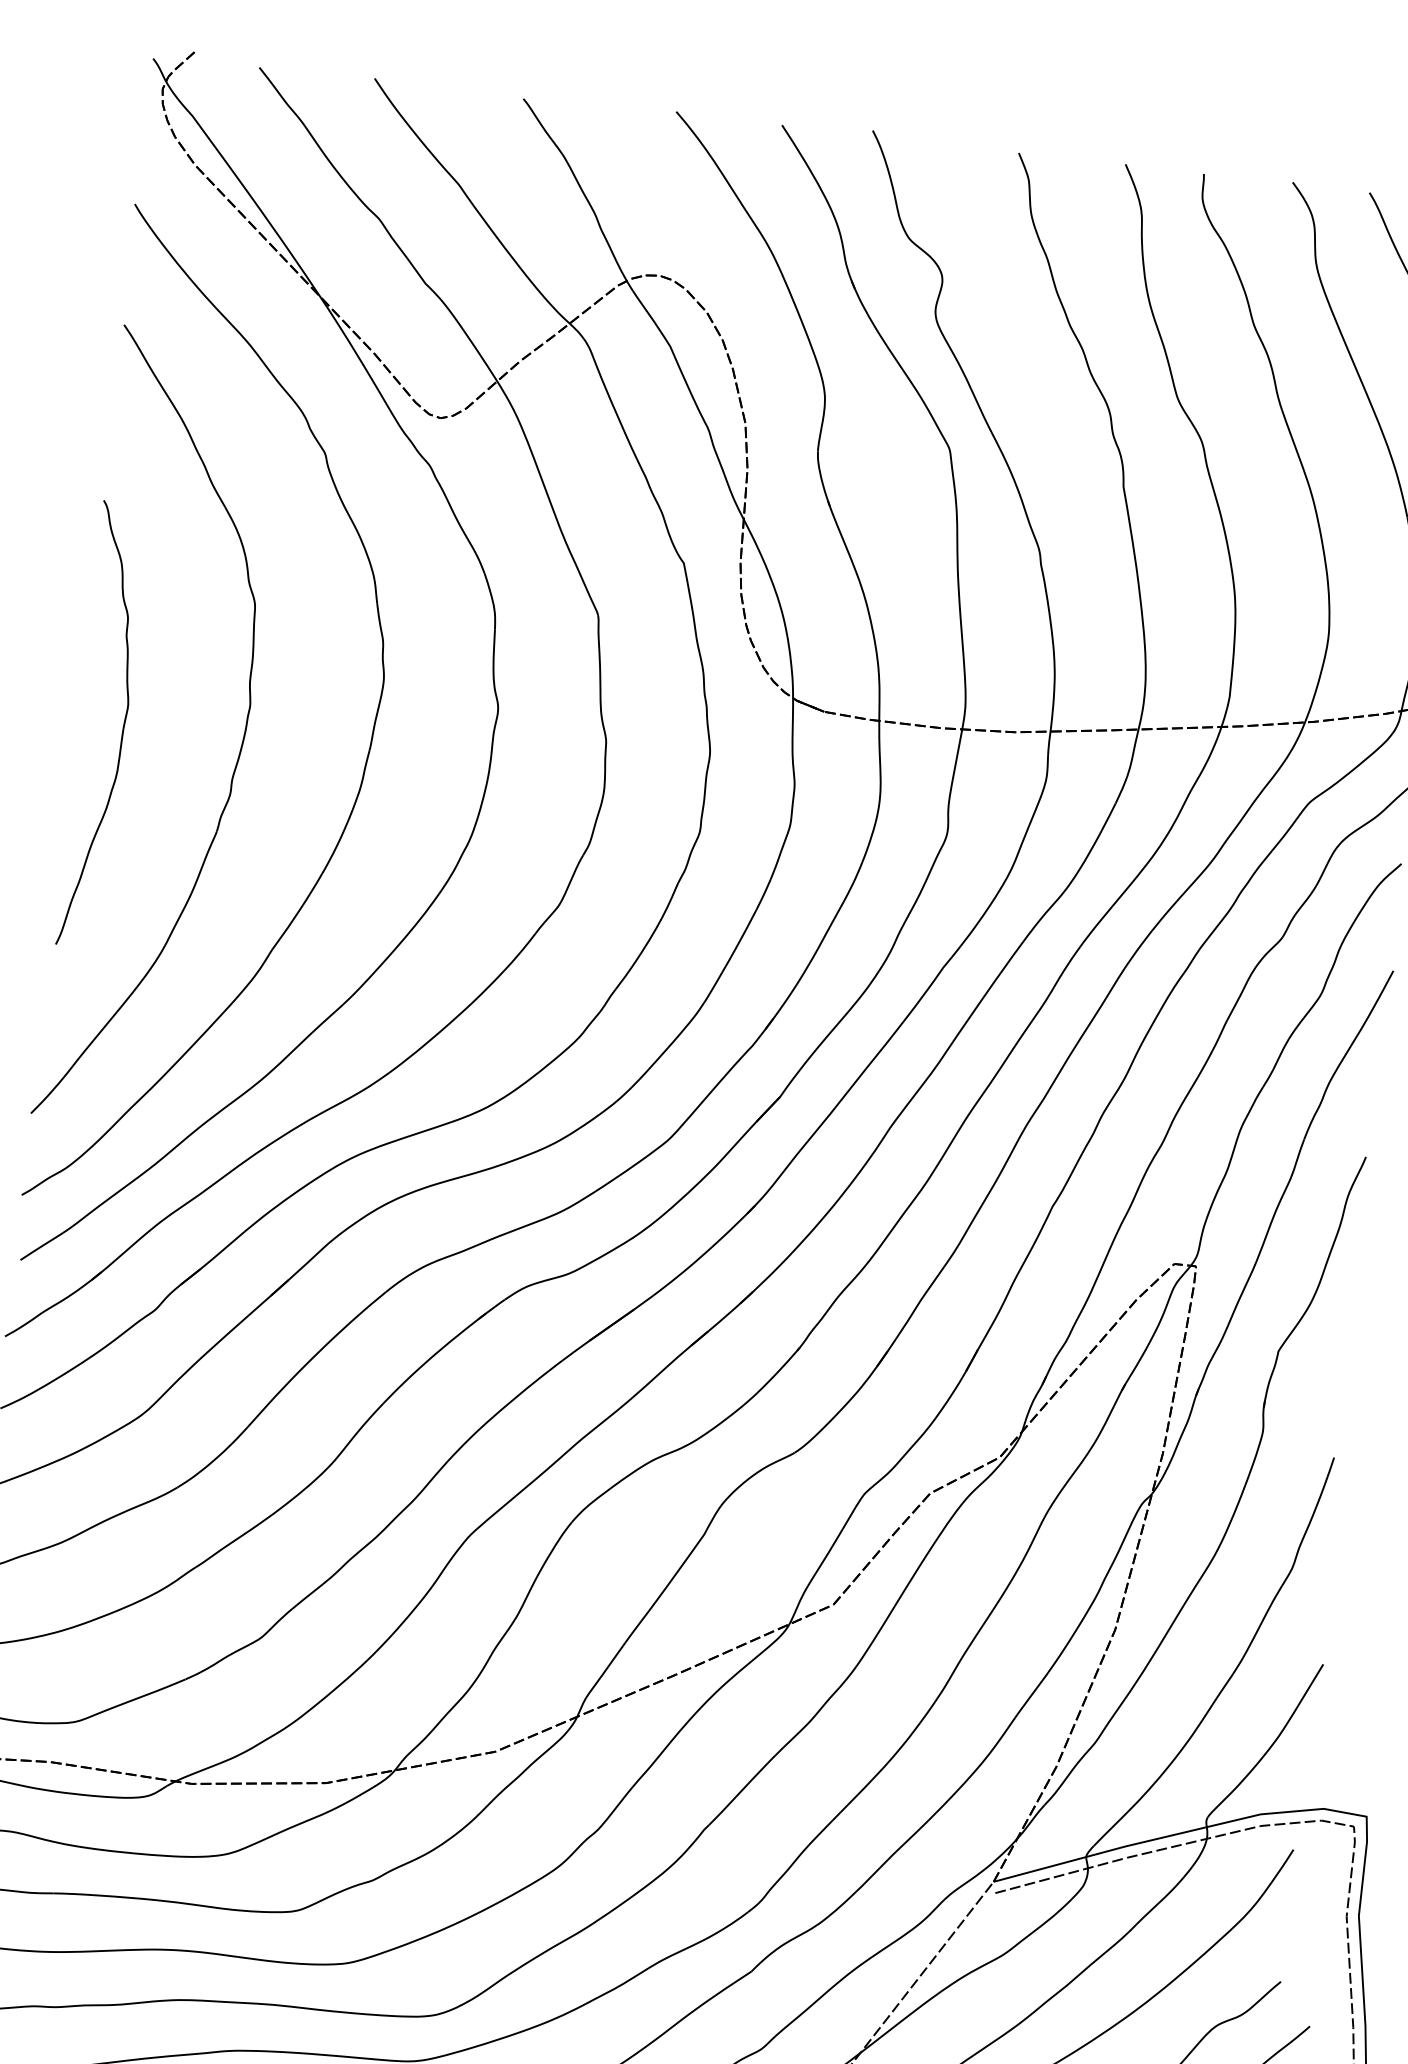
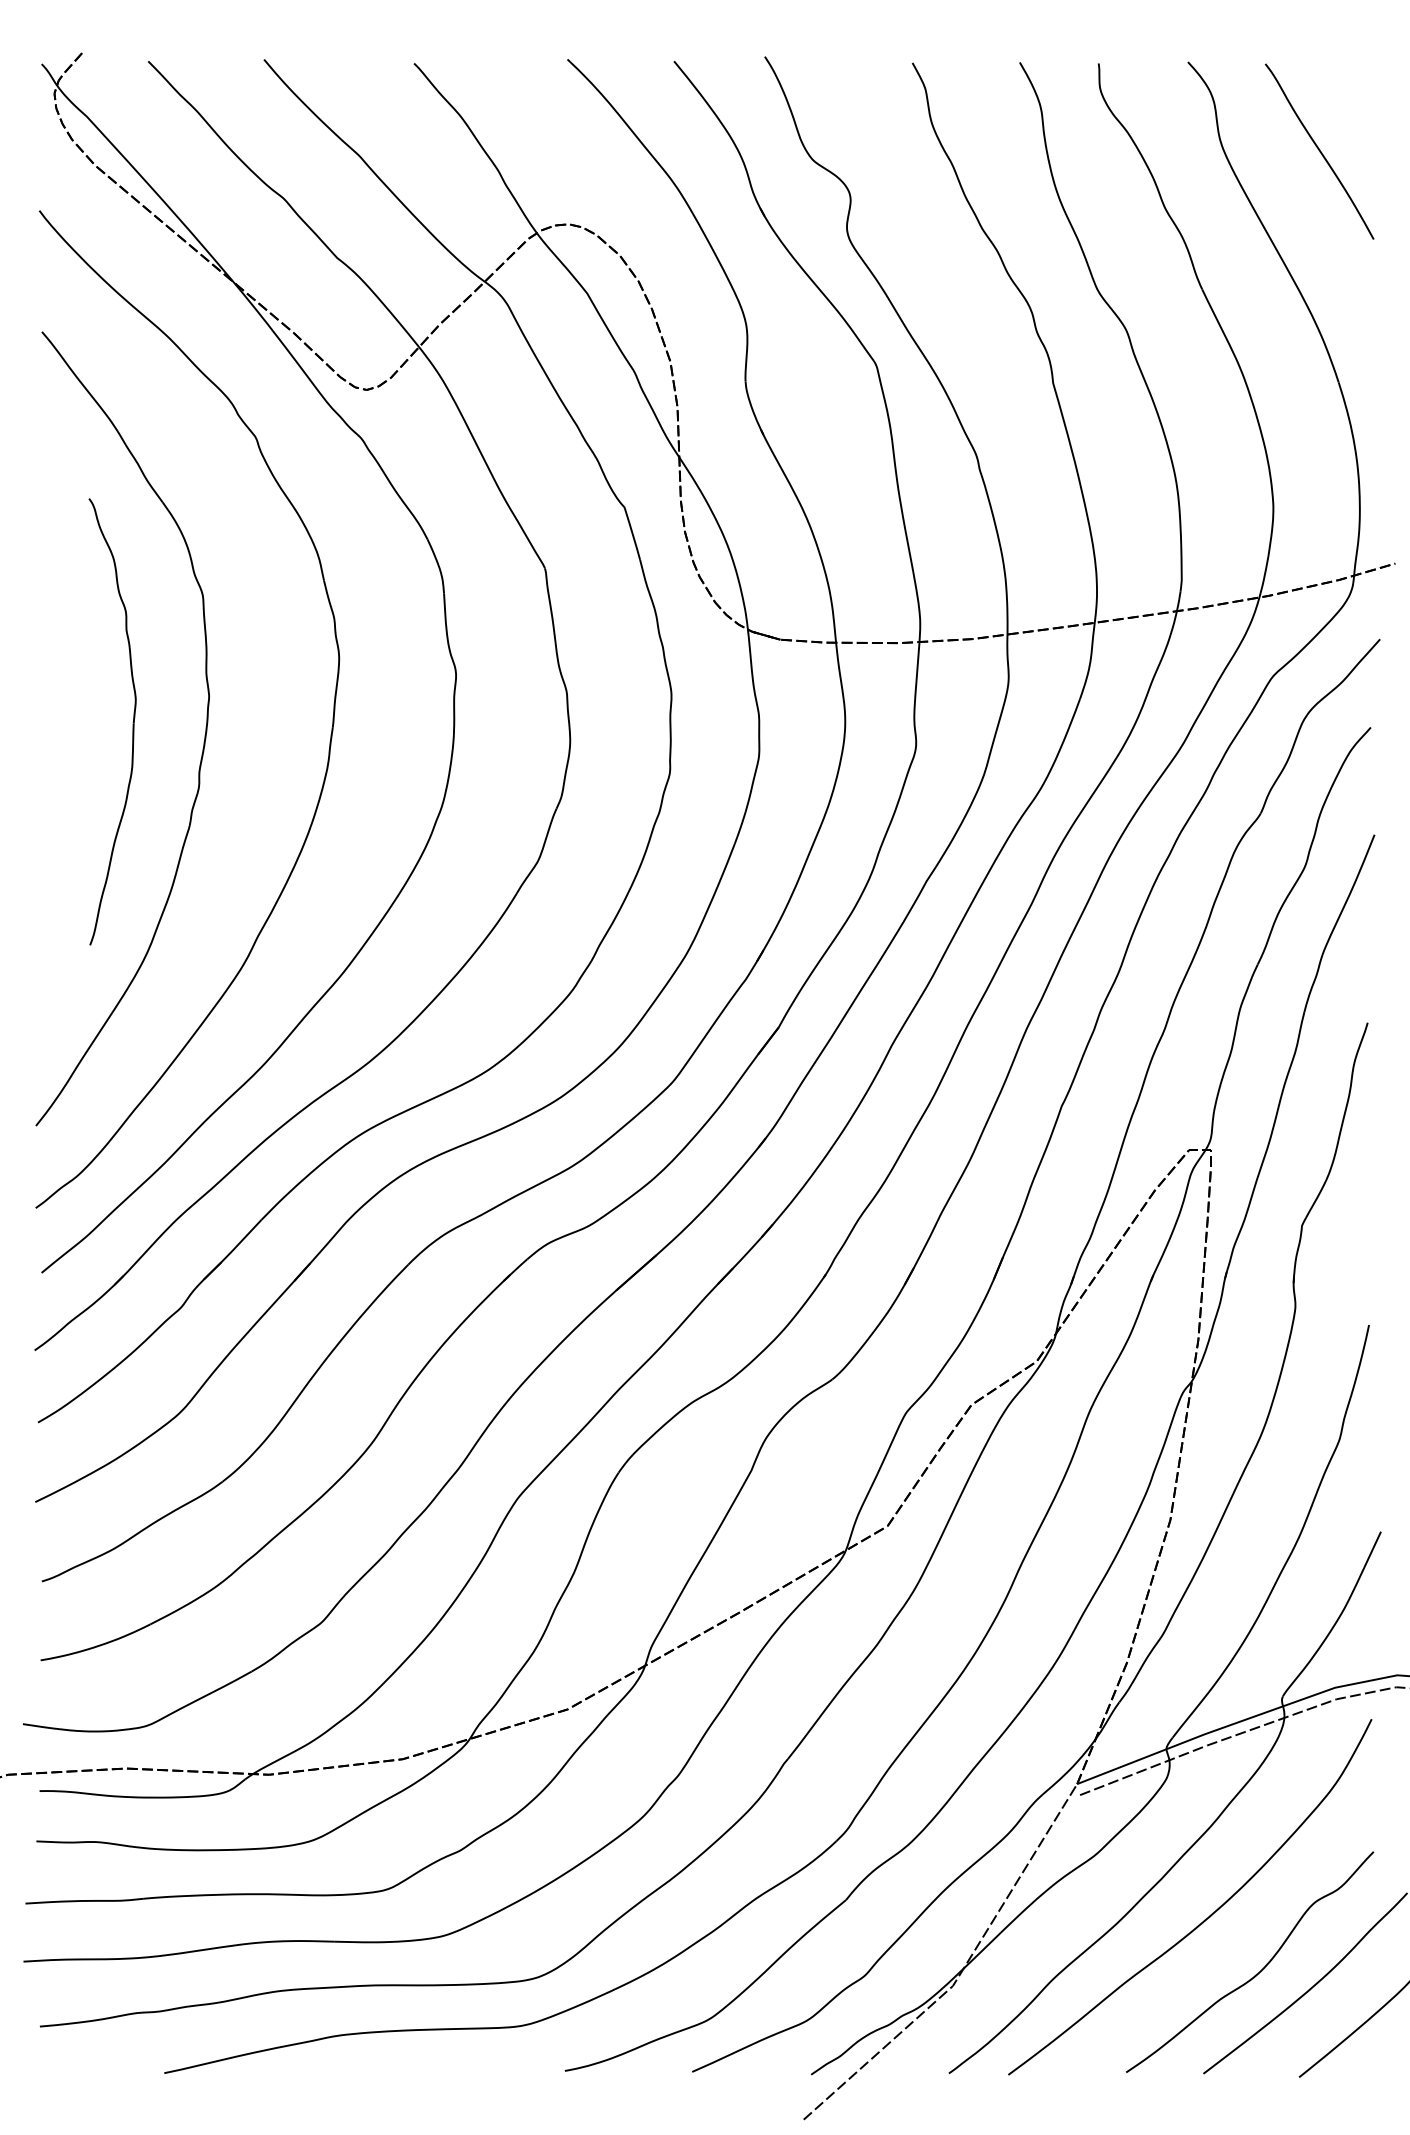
part: (122, 727) -> (132, 722), moved

